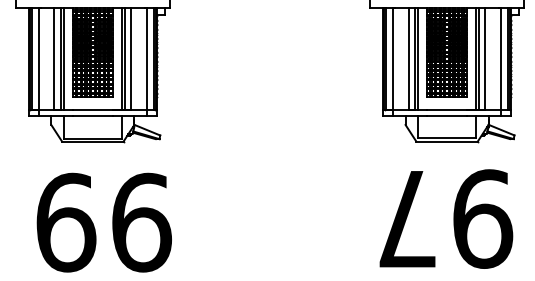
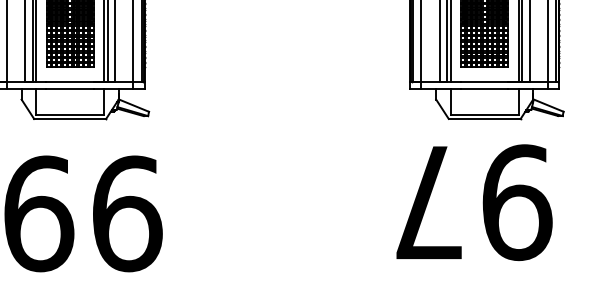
text: (446, 218) -> (474, 201), moved

